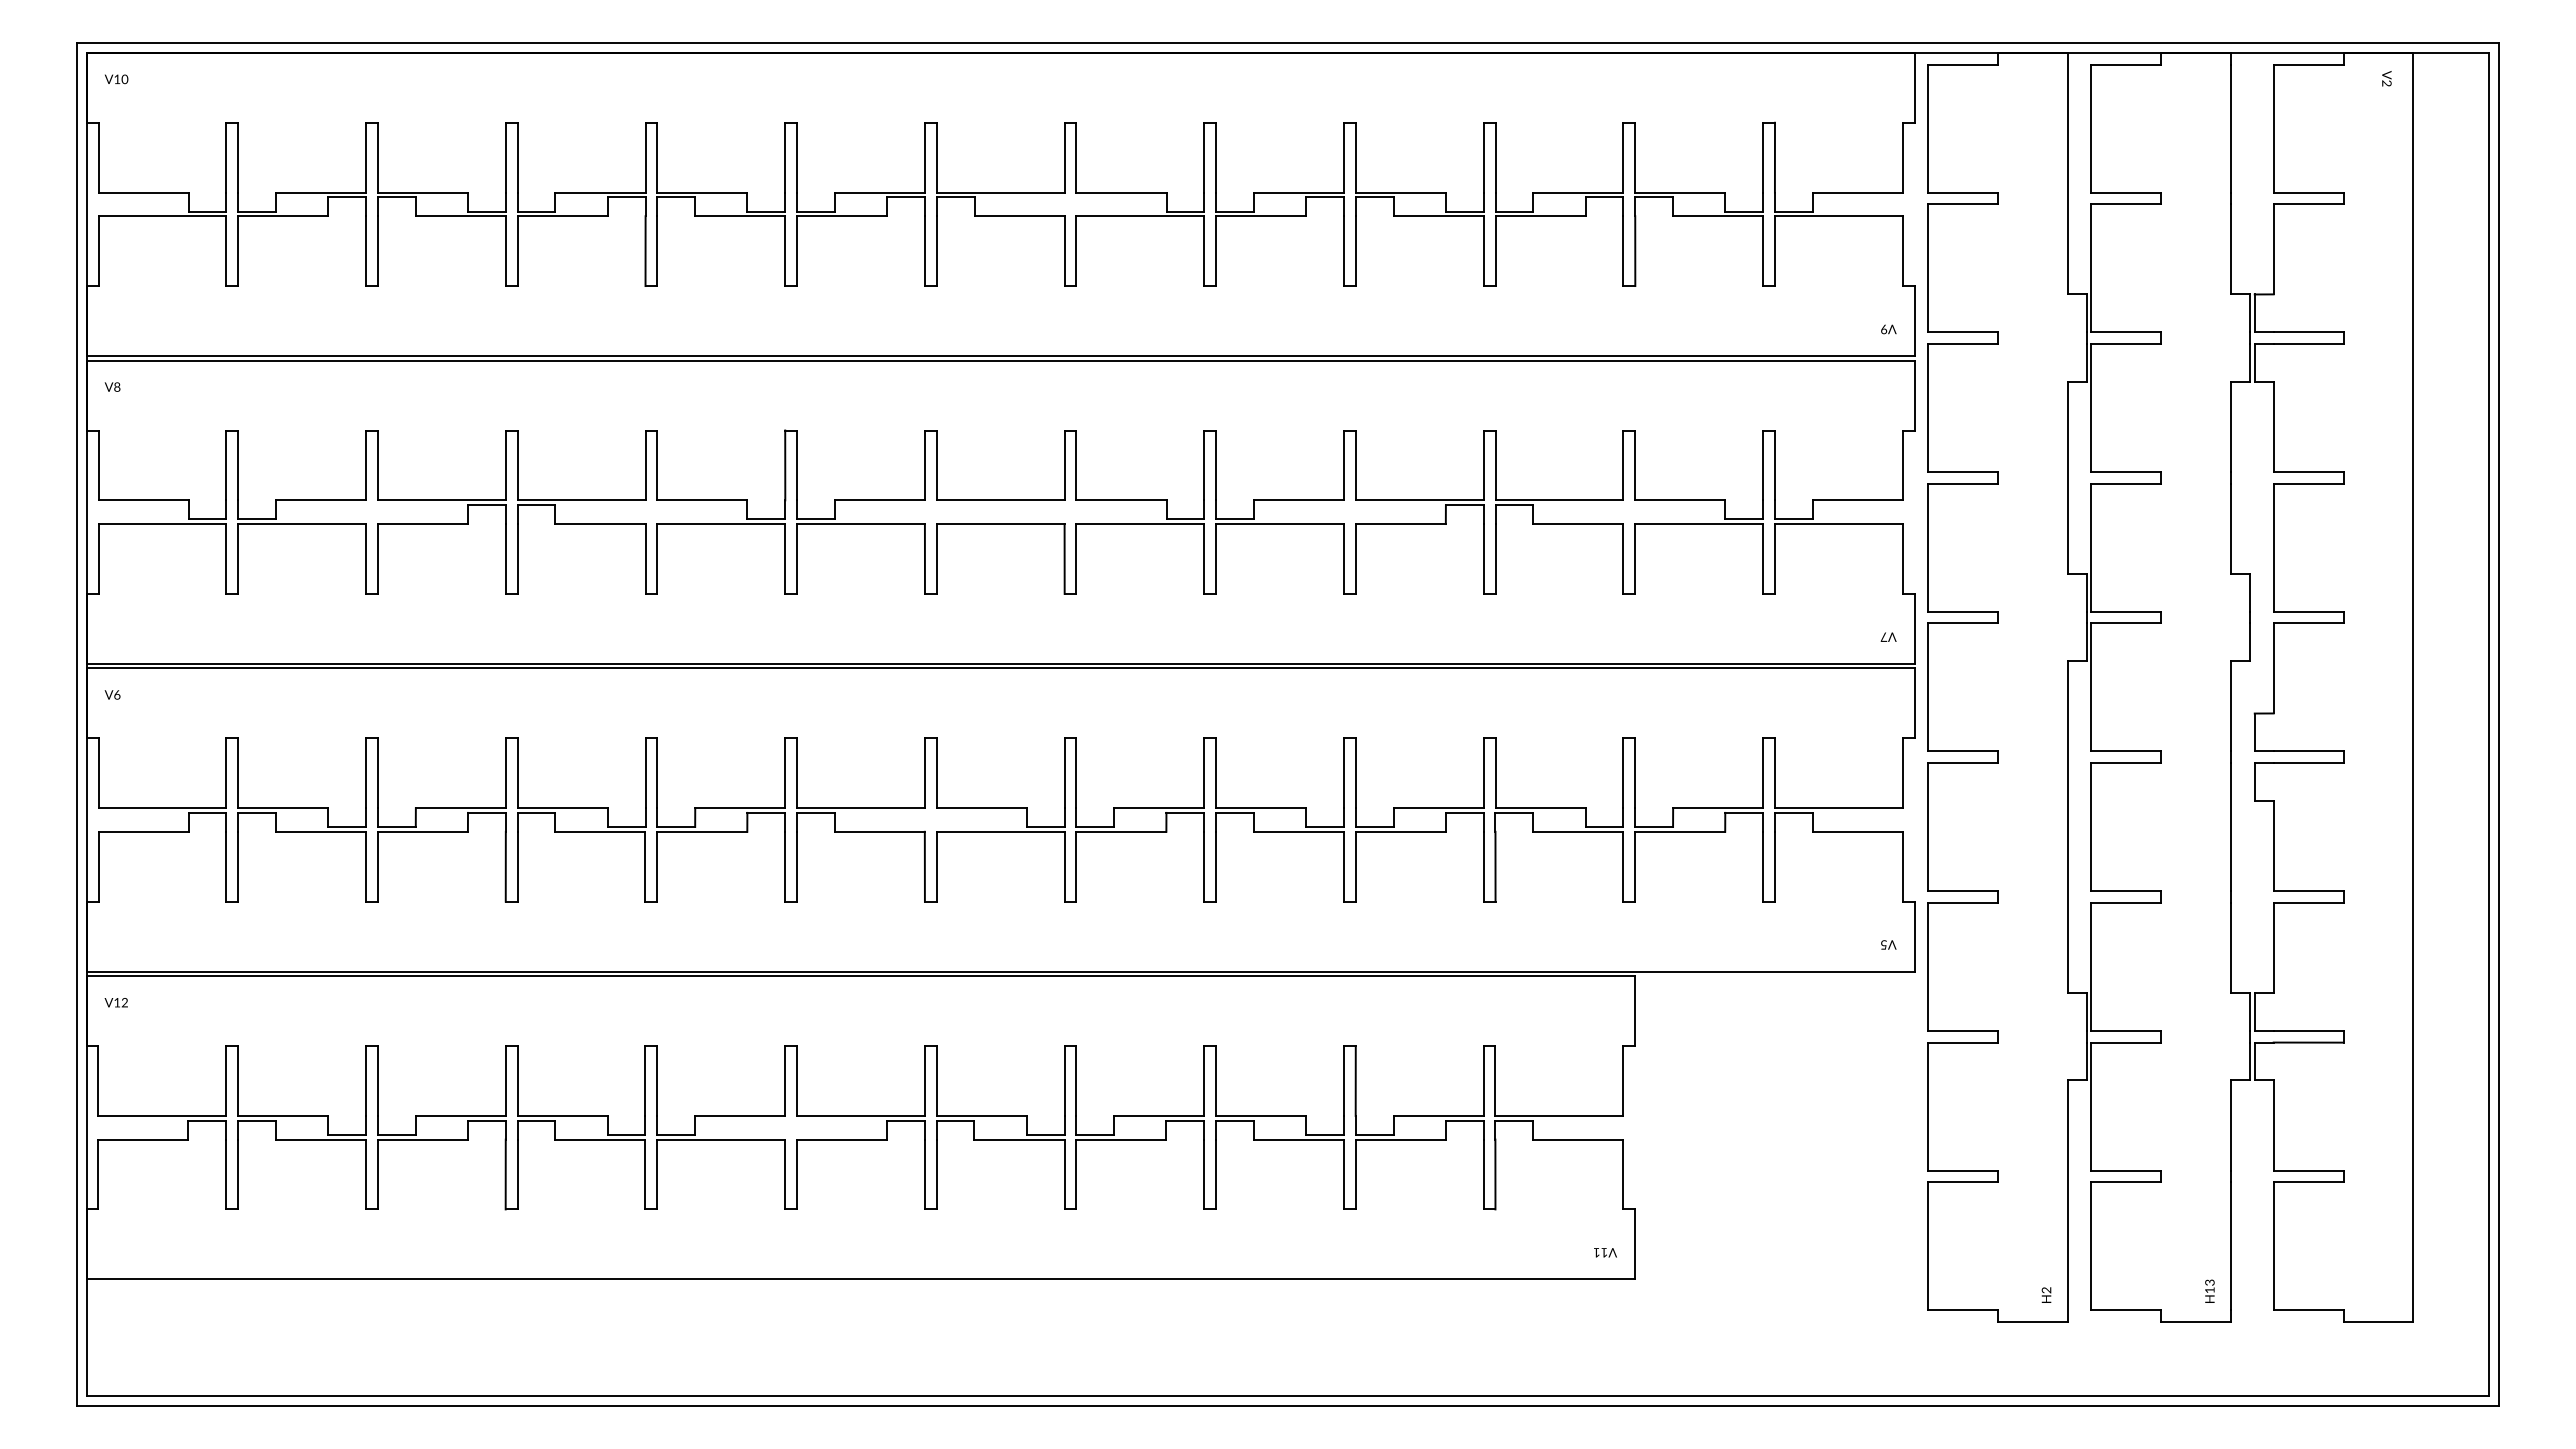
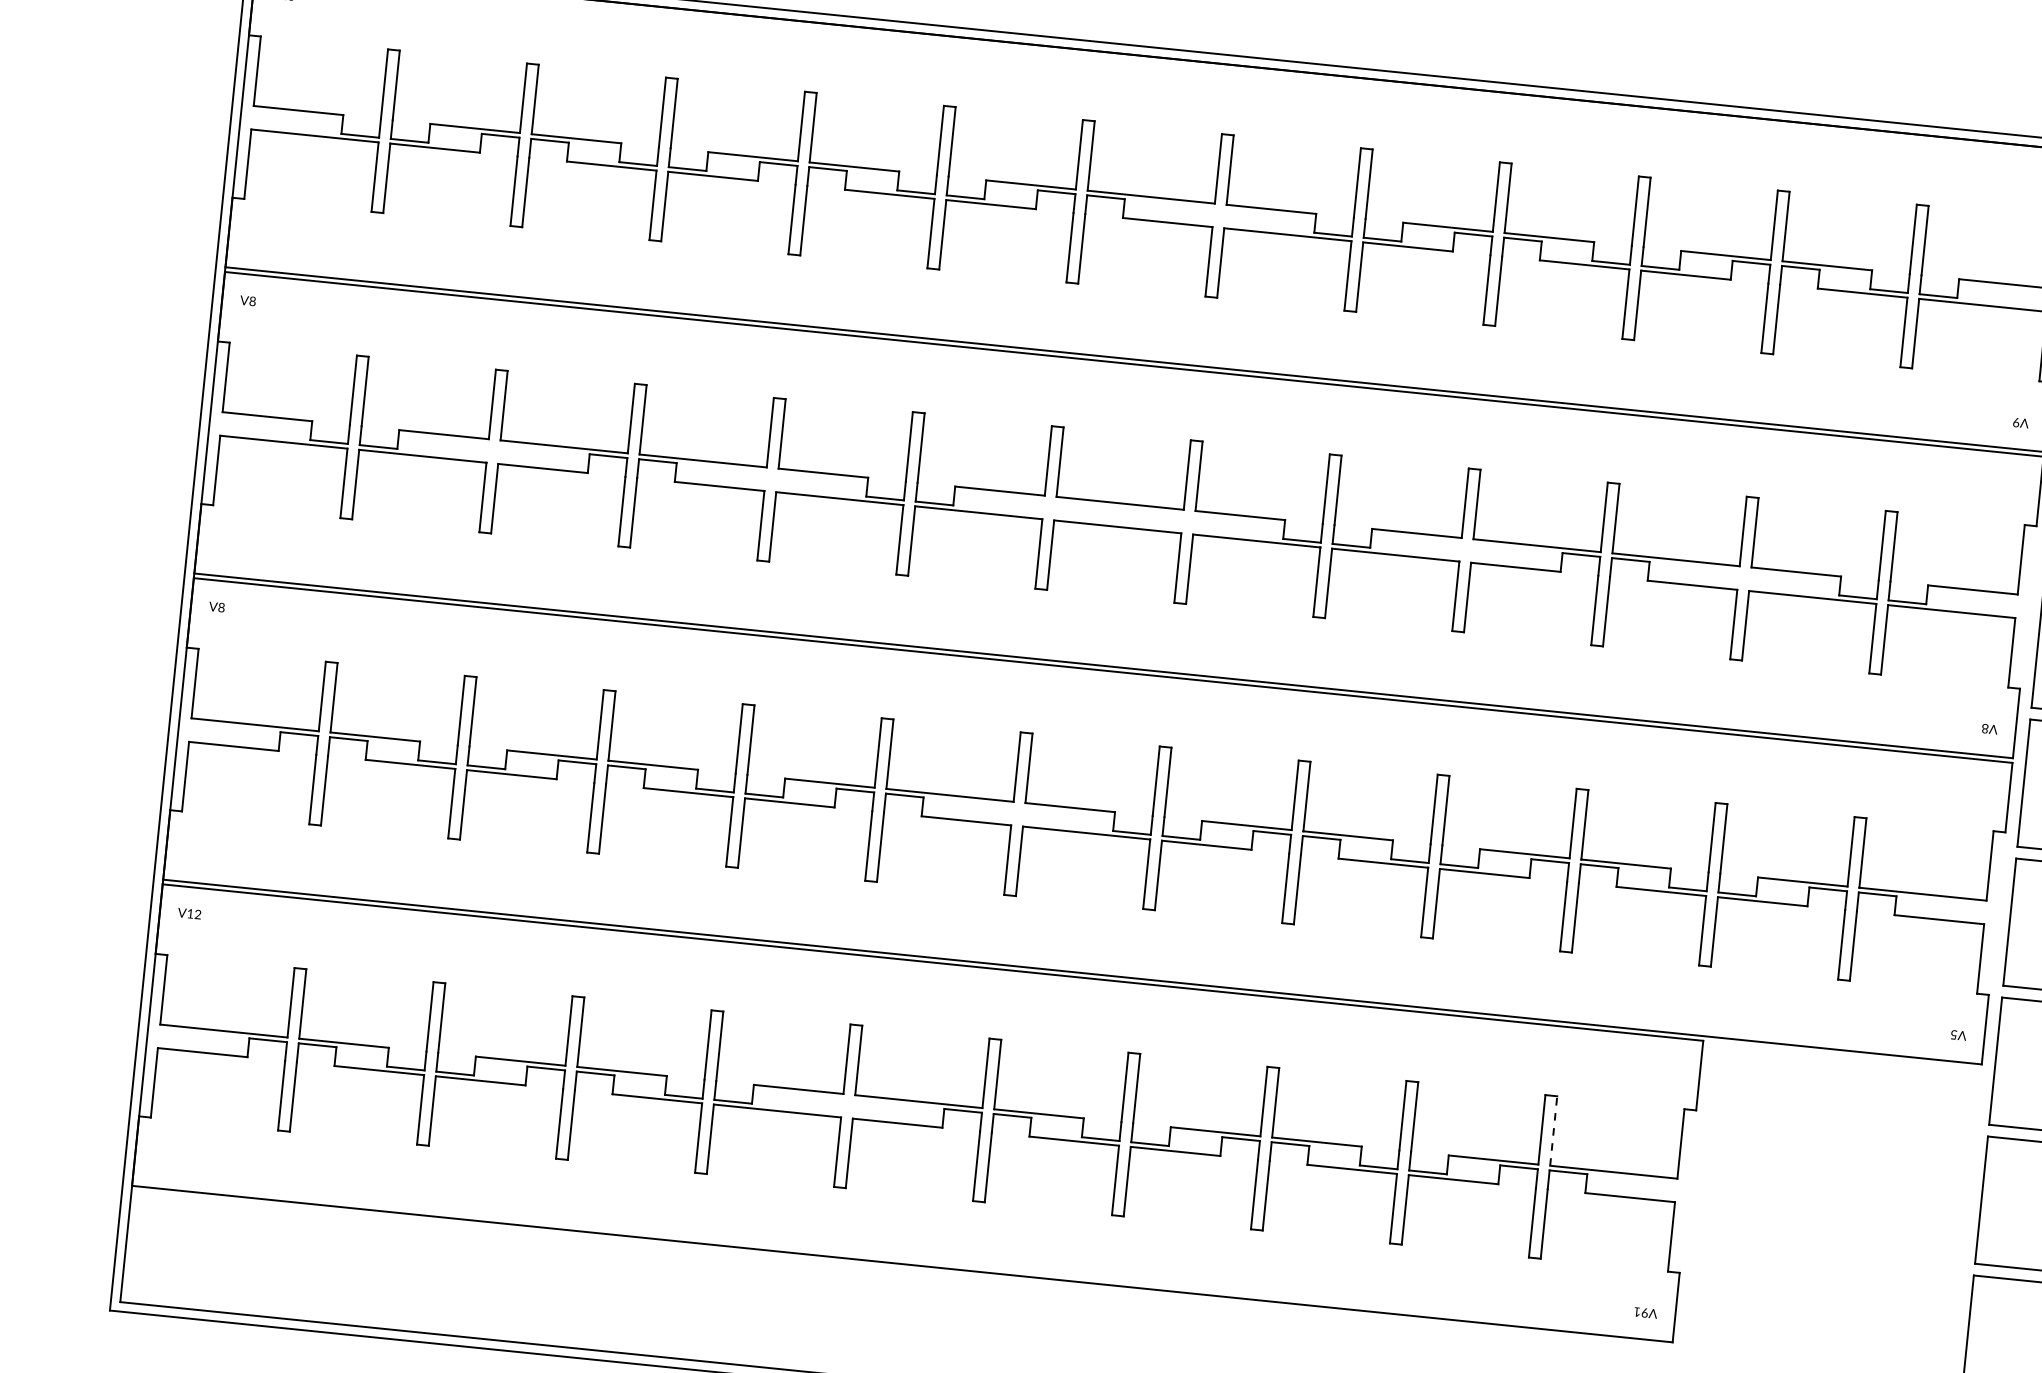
text: (1883, 636) -> (1984, 727), V7 -> V8
text: (117, 694) -> (221, 607), V6 -> V8
line: (1495, 1081) -> (1553, 1131), solid -> dashed
text: (1604, 1252) -> (1644, 1312), V11 -> V91

